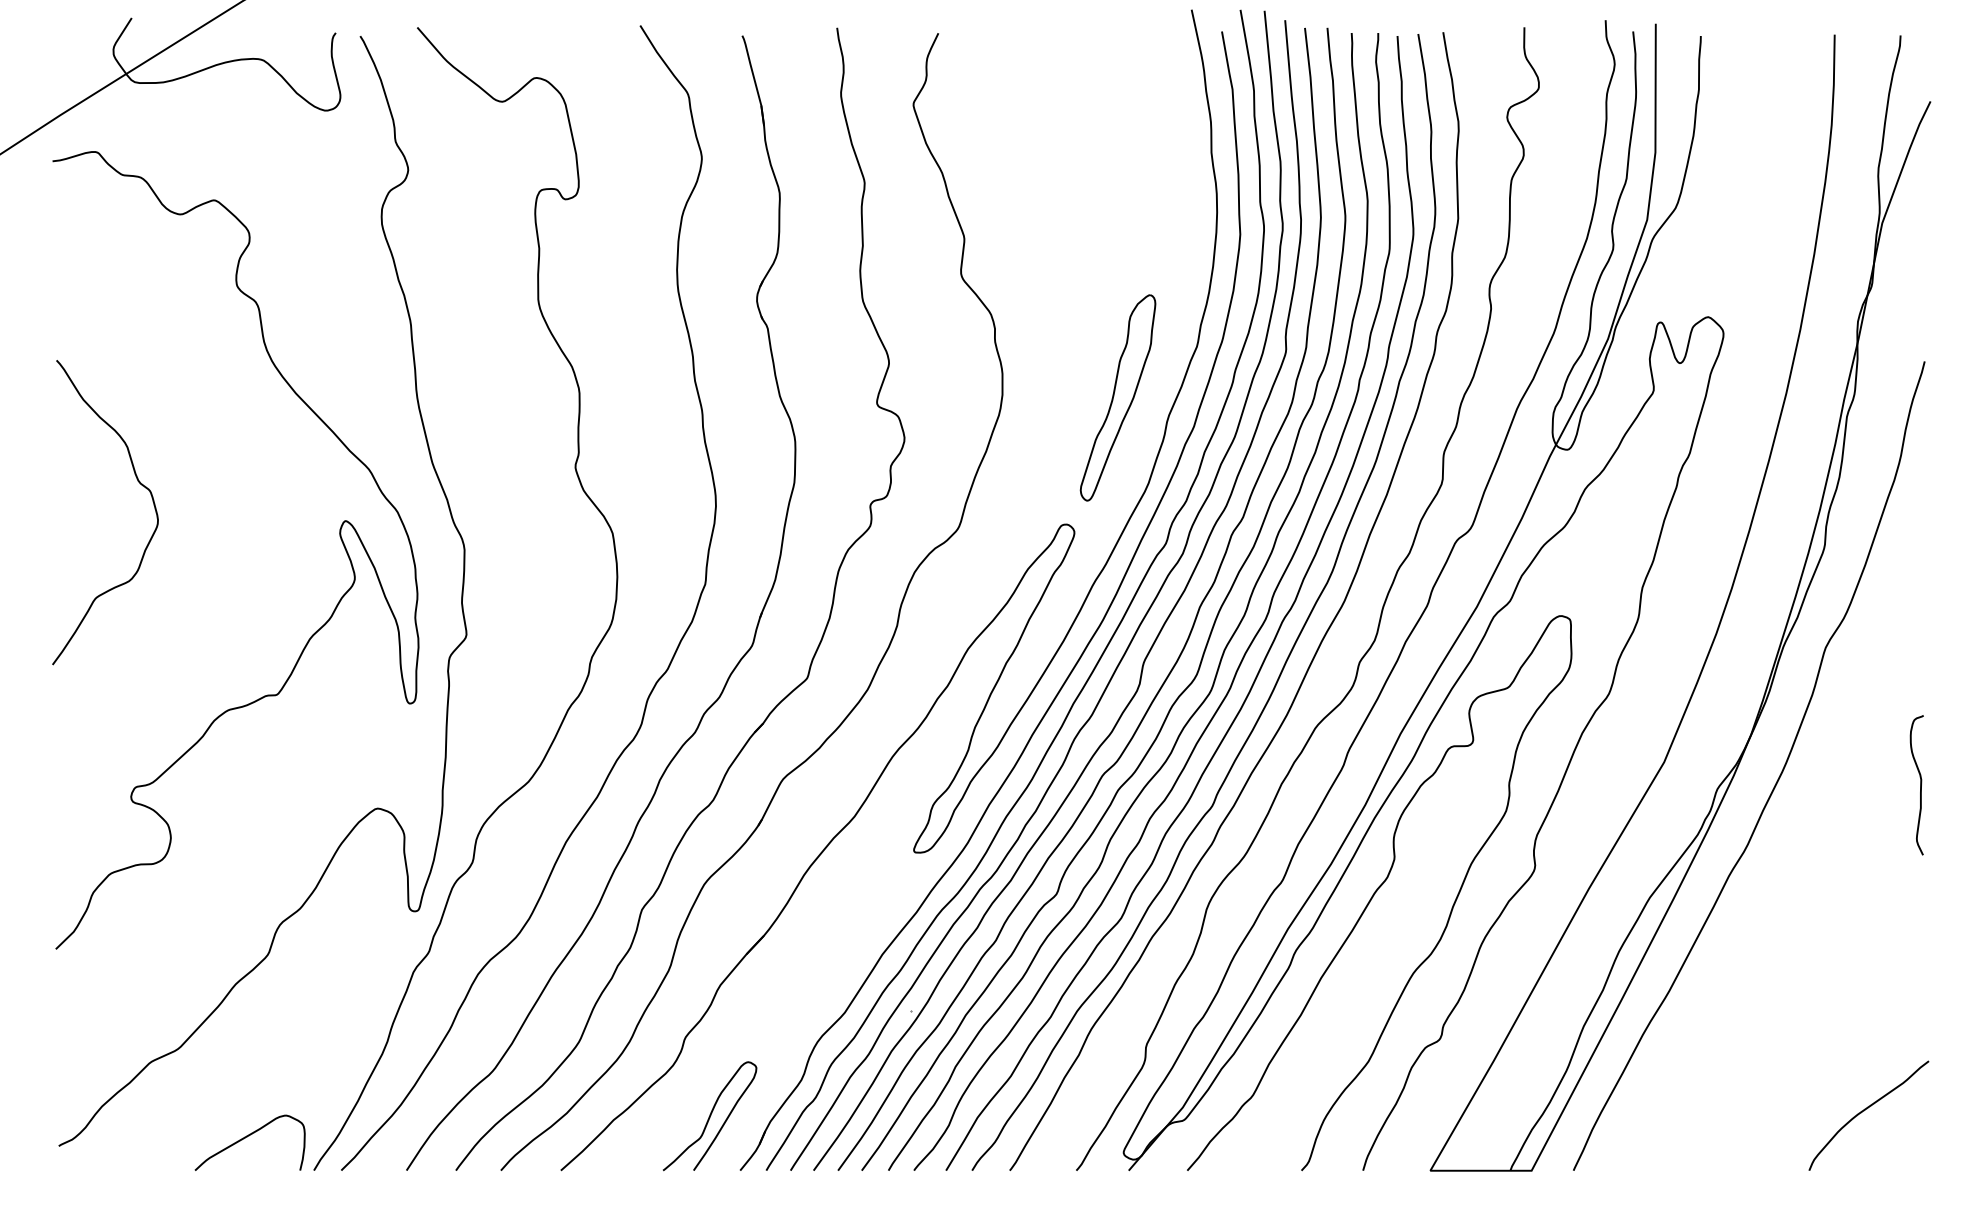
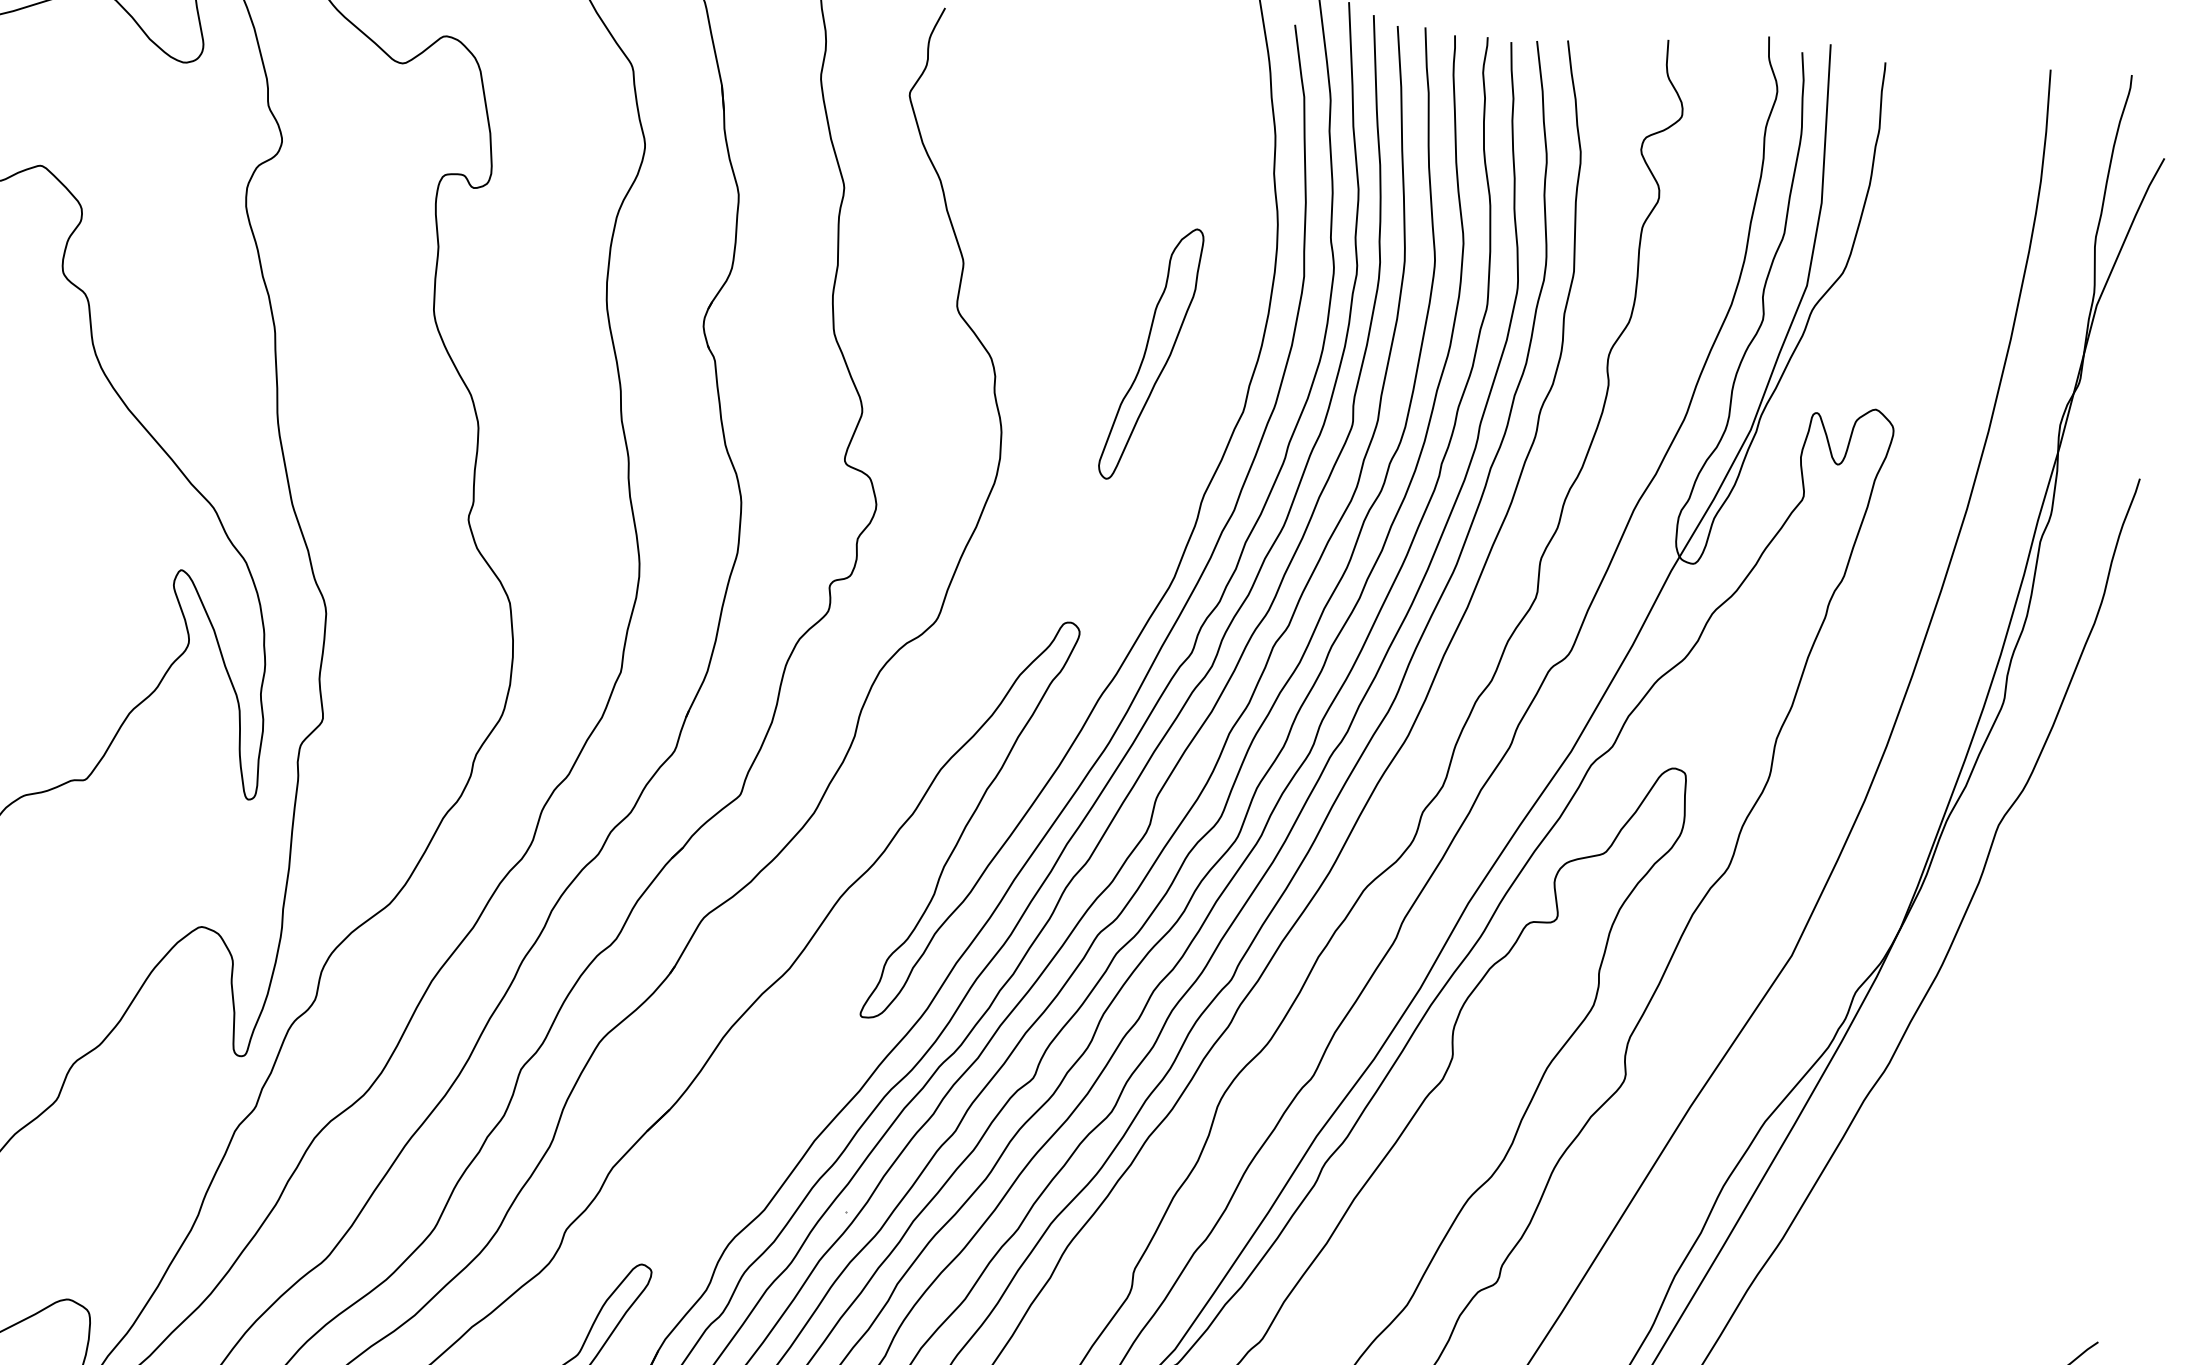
part: (1117, 397) -> (1150, 353), moved
curve: (1920, 785) -> (2106, 1001), removed

